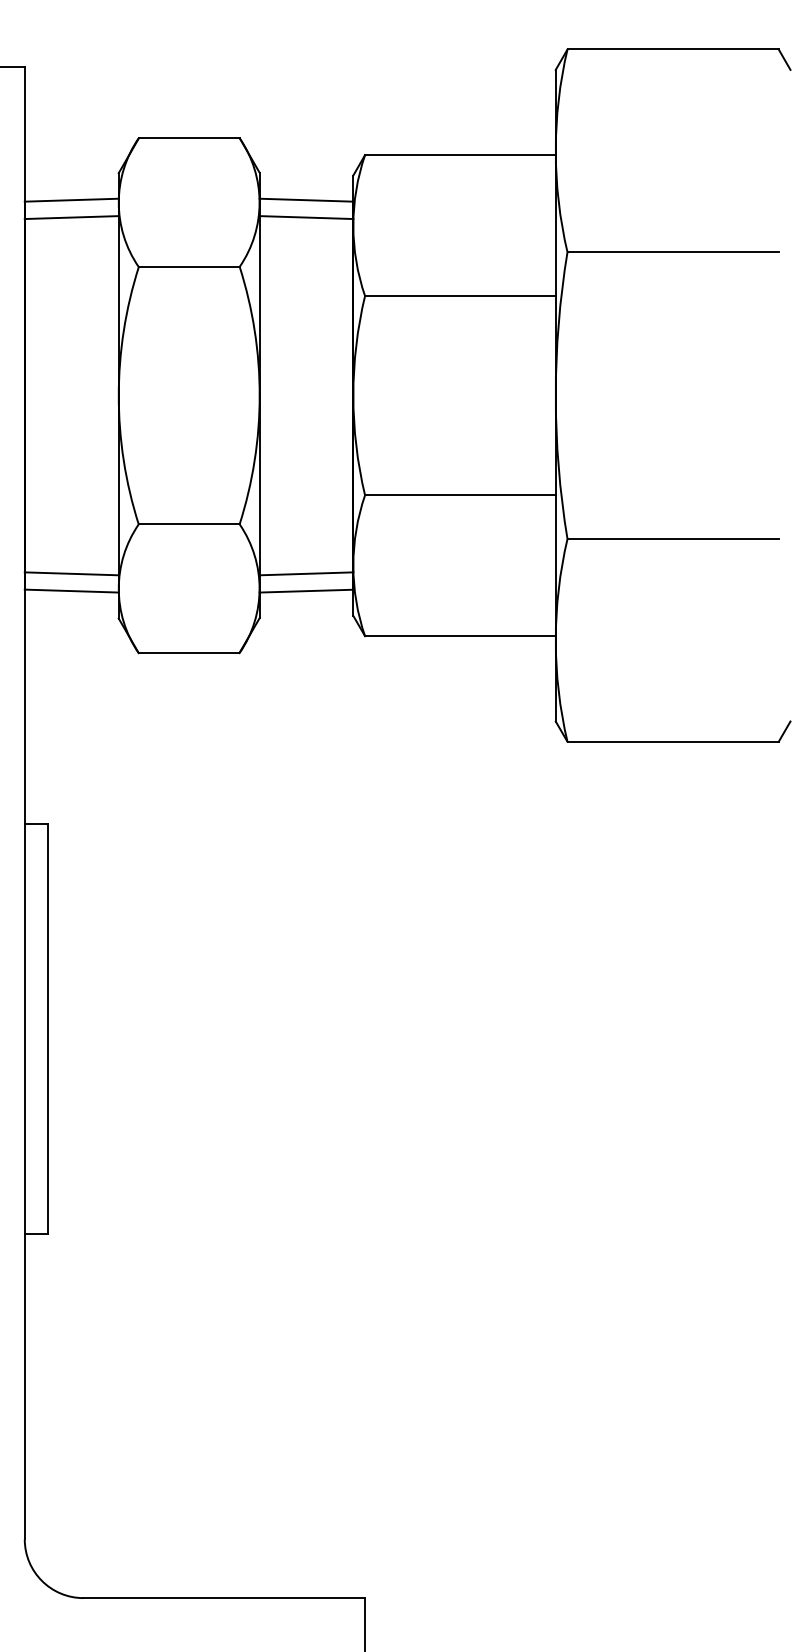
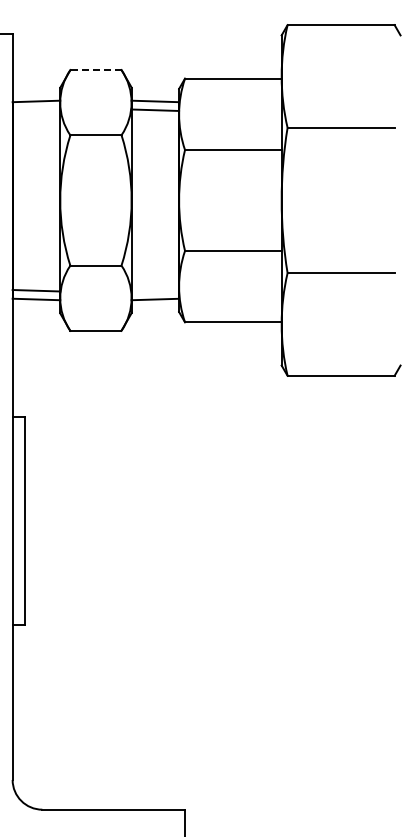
line: (188, 139) -> (95, 70), solid -> dashed
line: (71, 216) -> (36, 109), removed
line: (306, 573) -> (155, 290), removed

